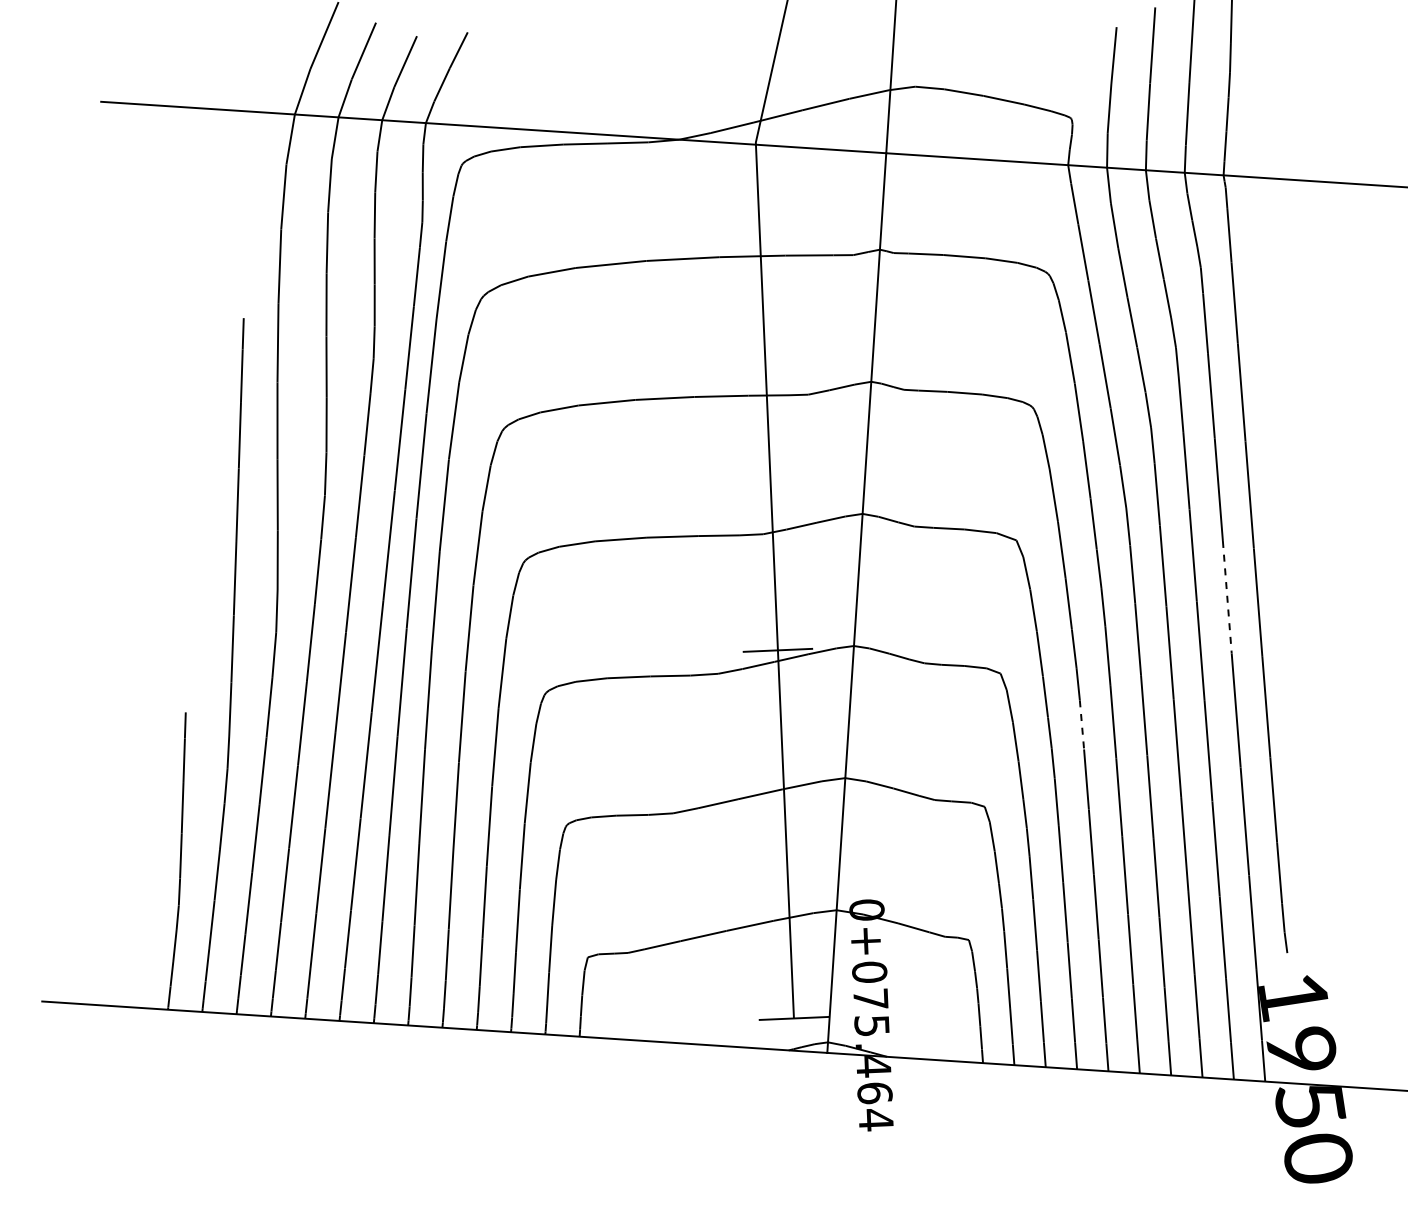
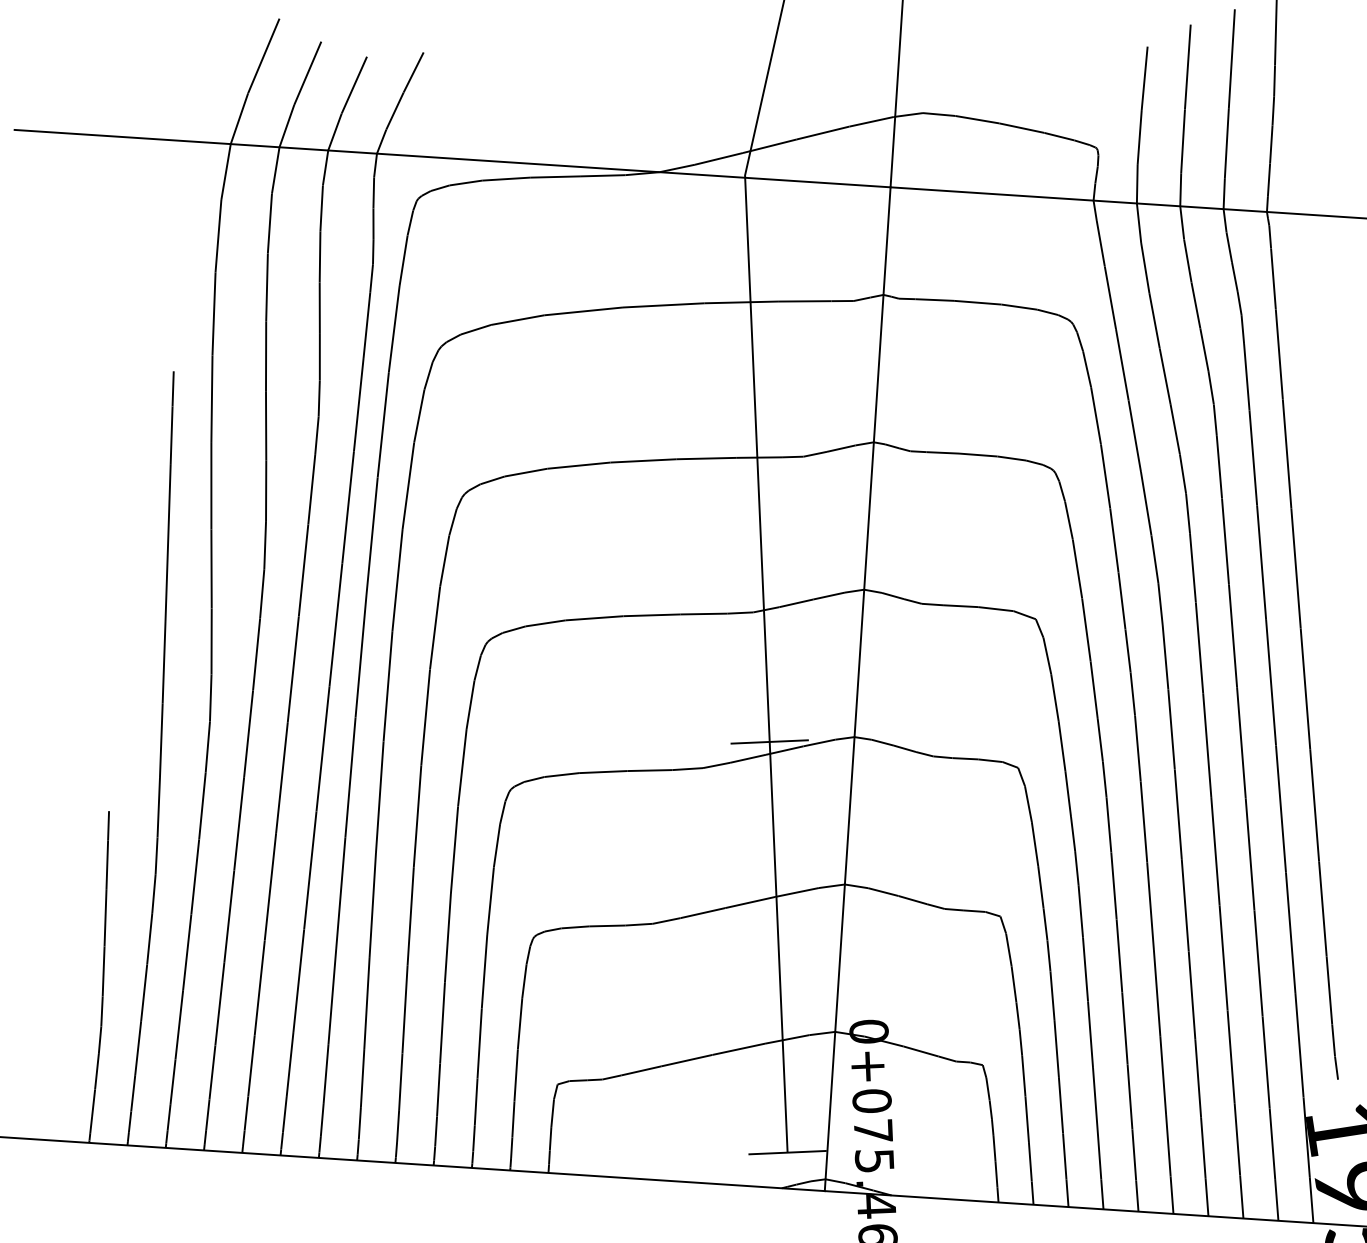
line: (1227, 597) -> (1271, 682), dashed -> solid
line: (1081, 724) -> (1108, 824), dashed -> solid

